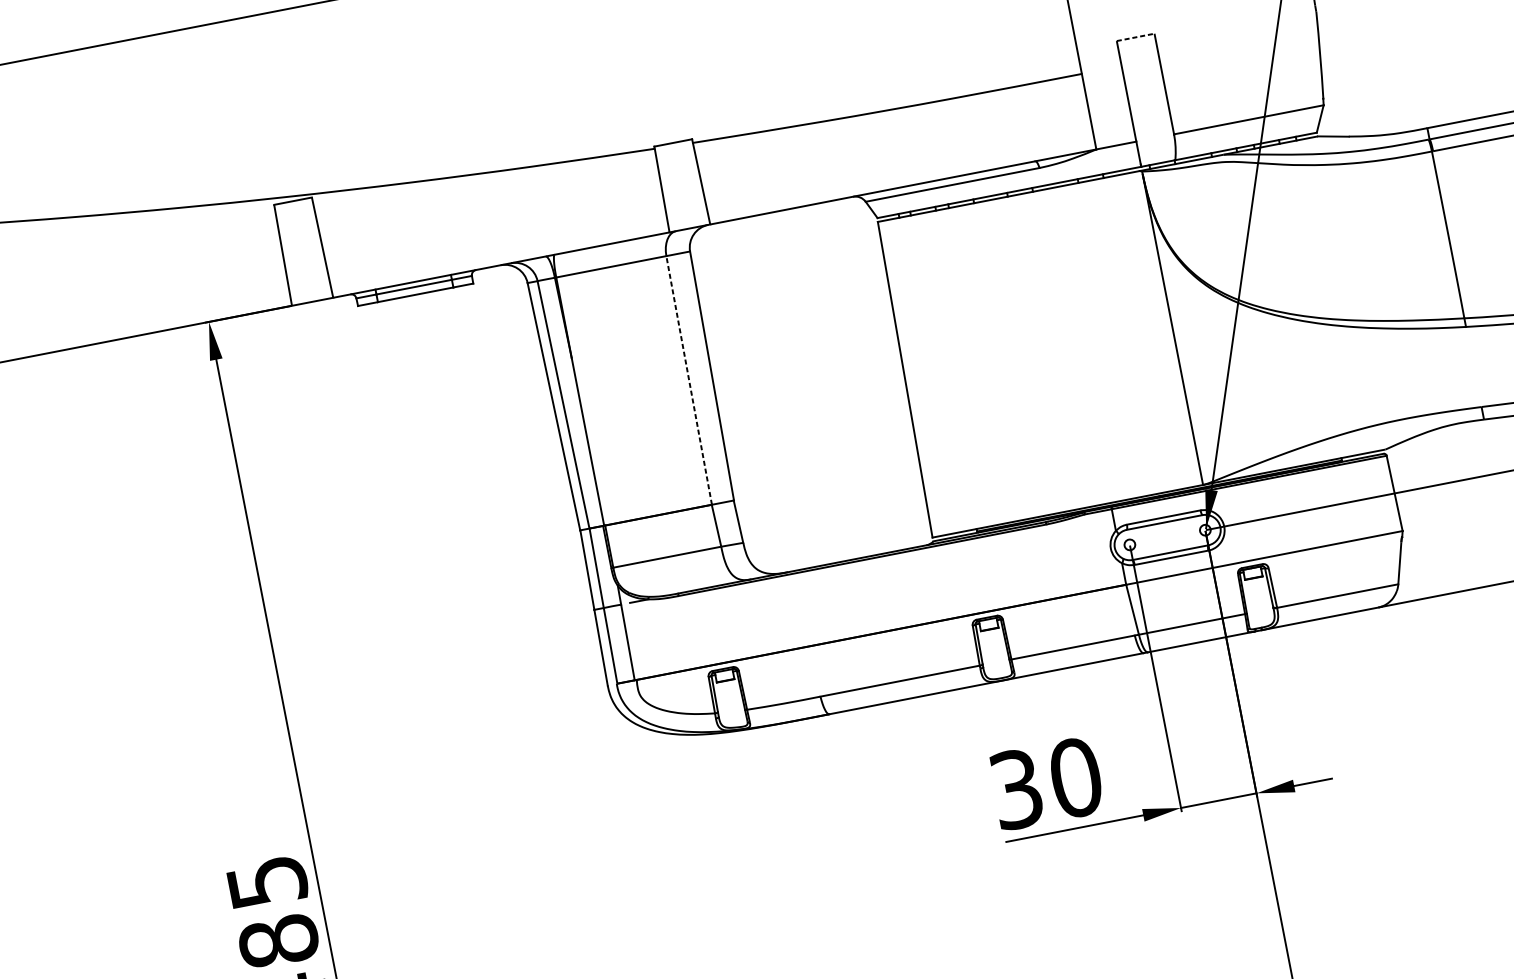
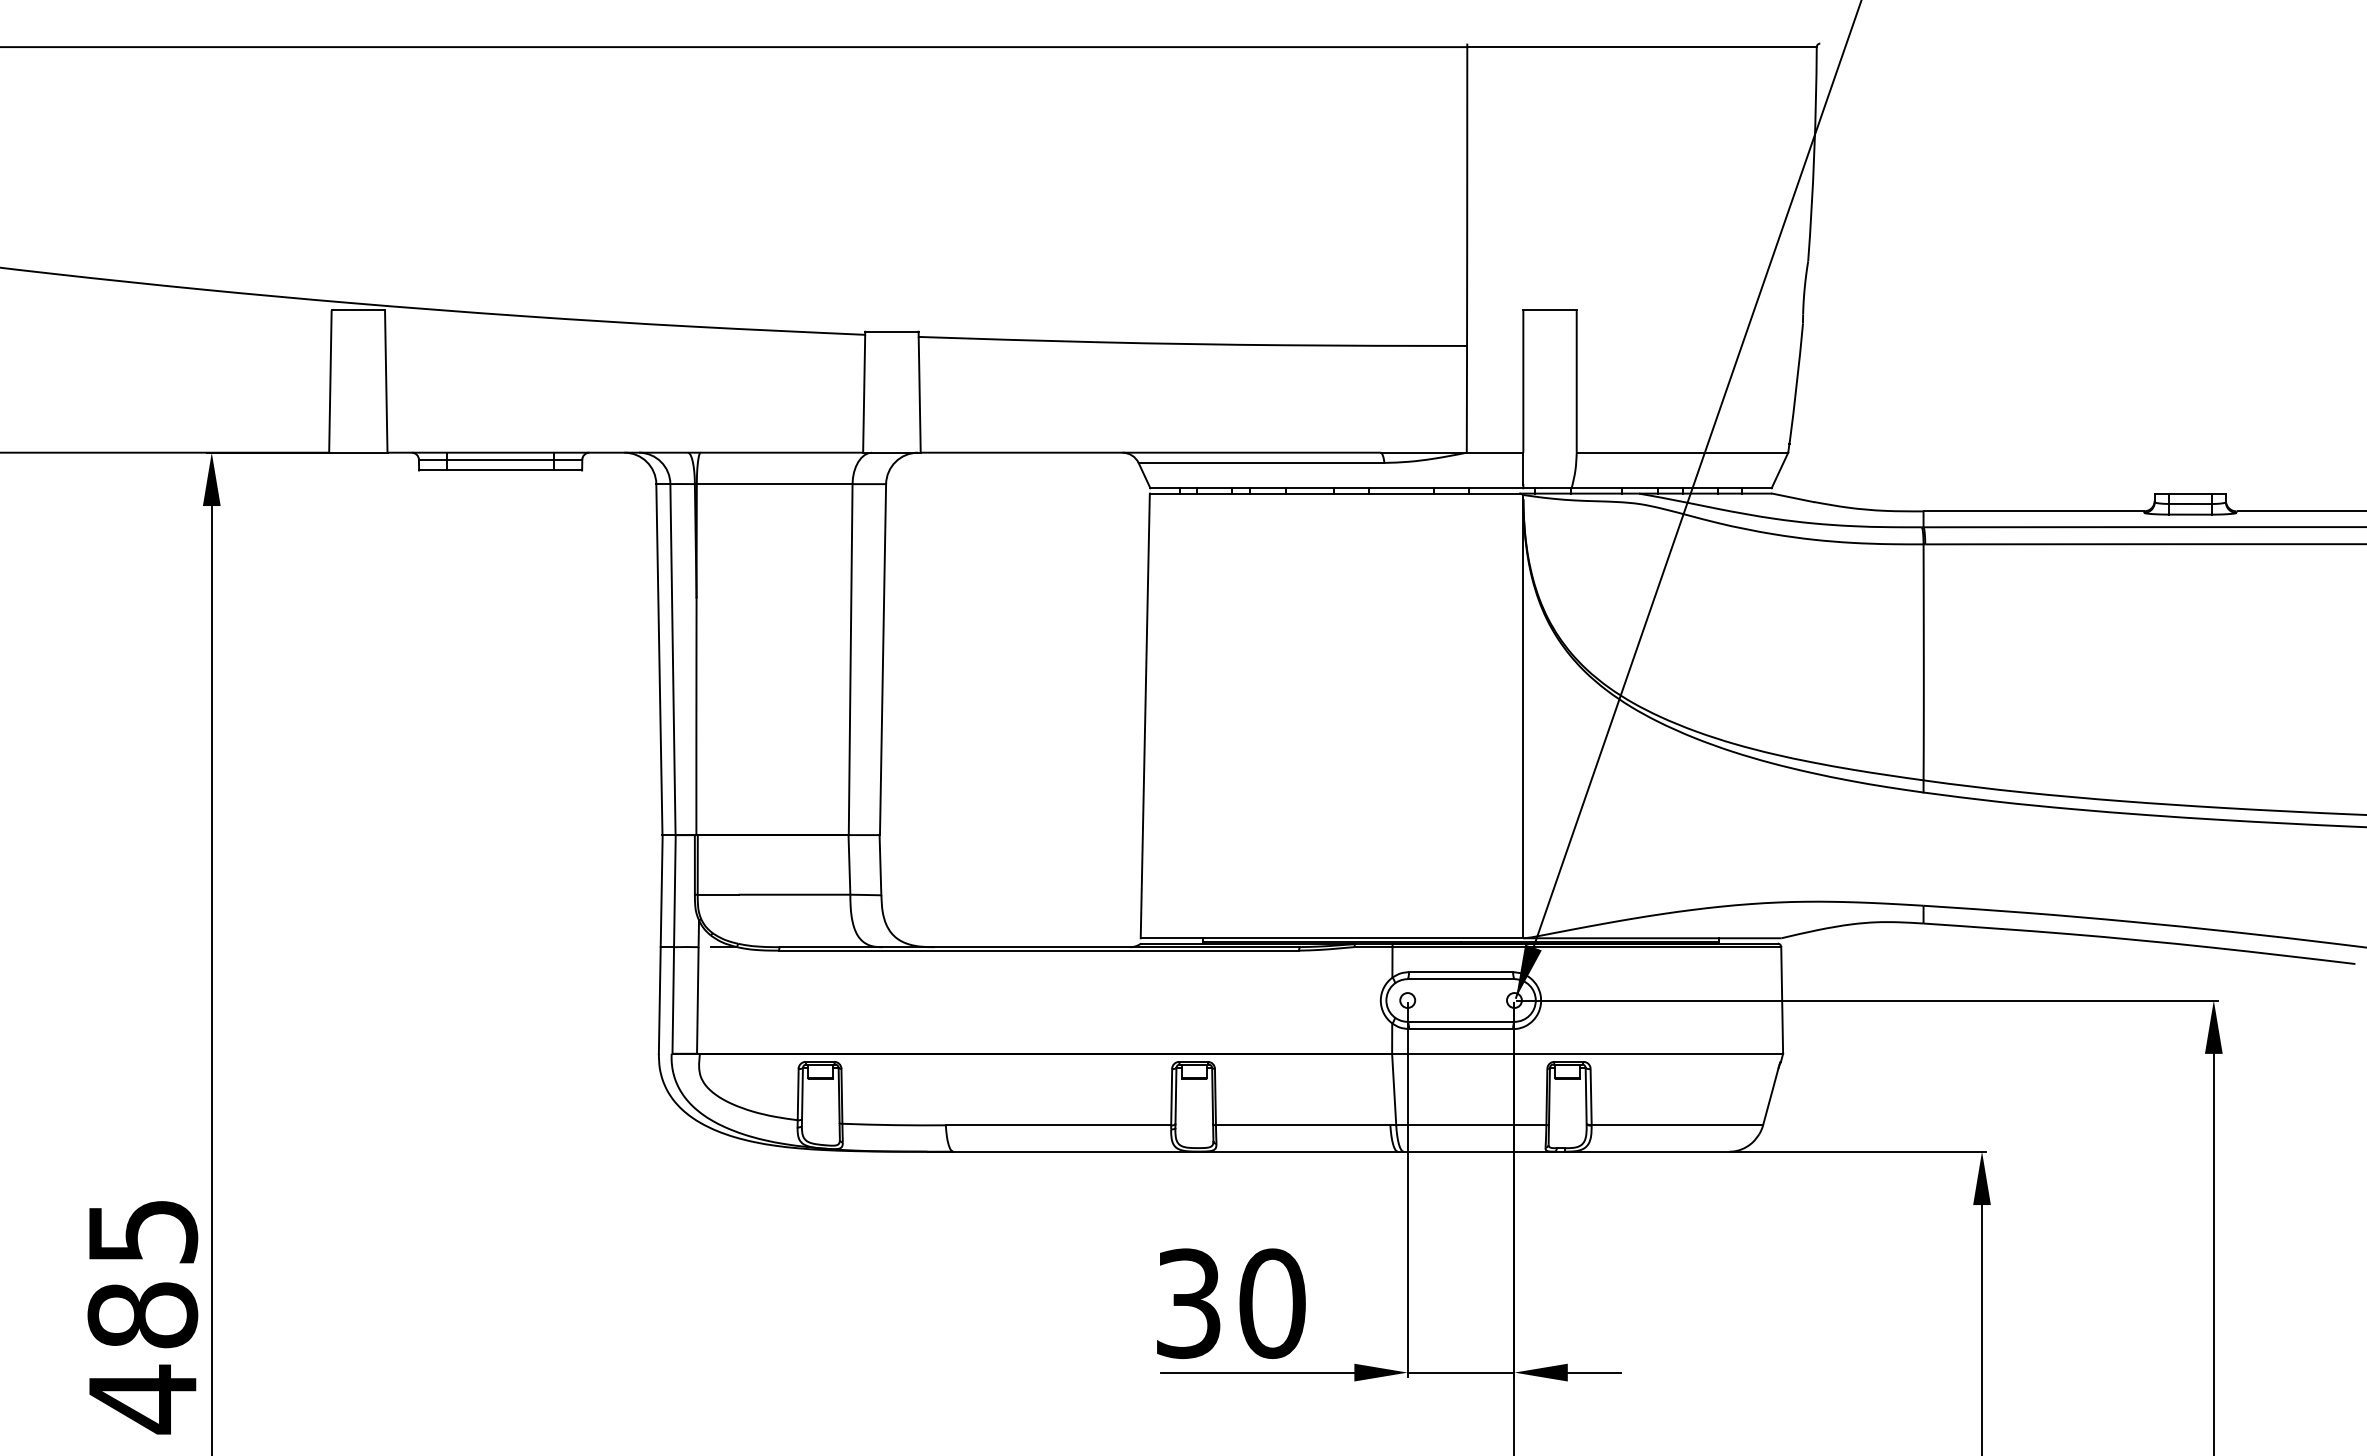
line: (1136, 37) -> (1550, 310), dashed -> solid
line: (689, 380) -> (850, 659), dashed -> solid

